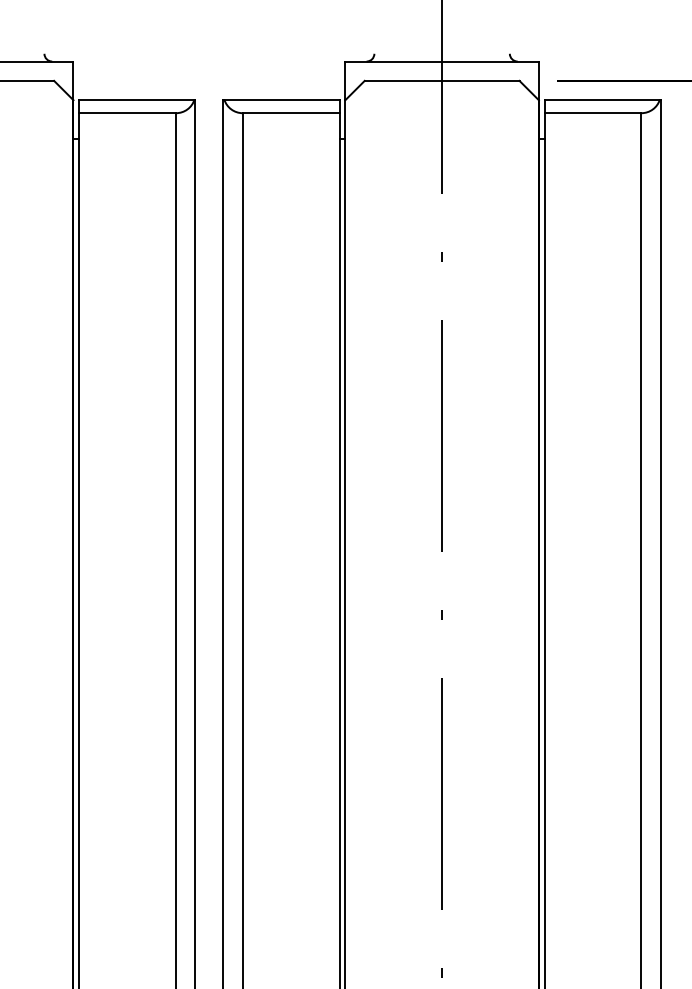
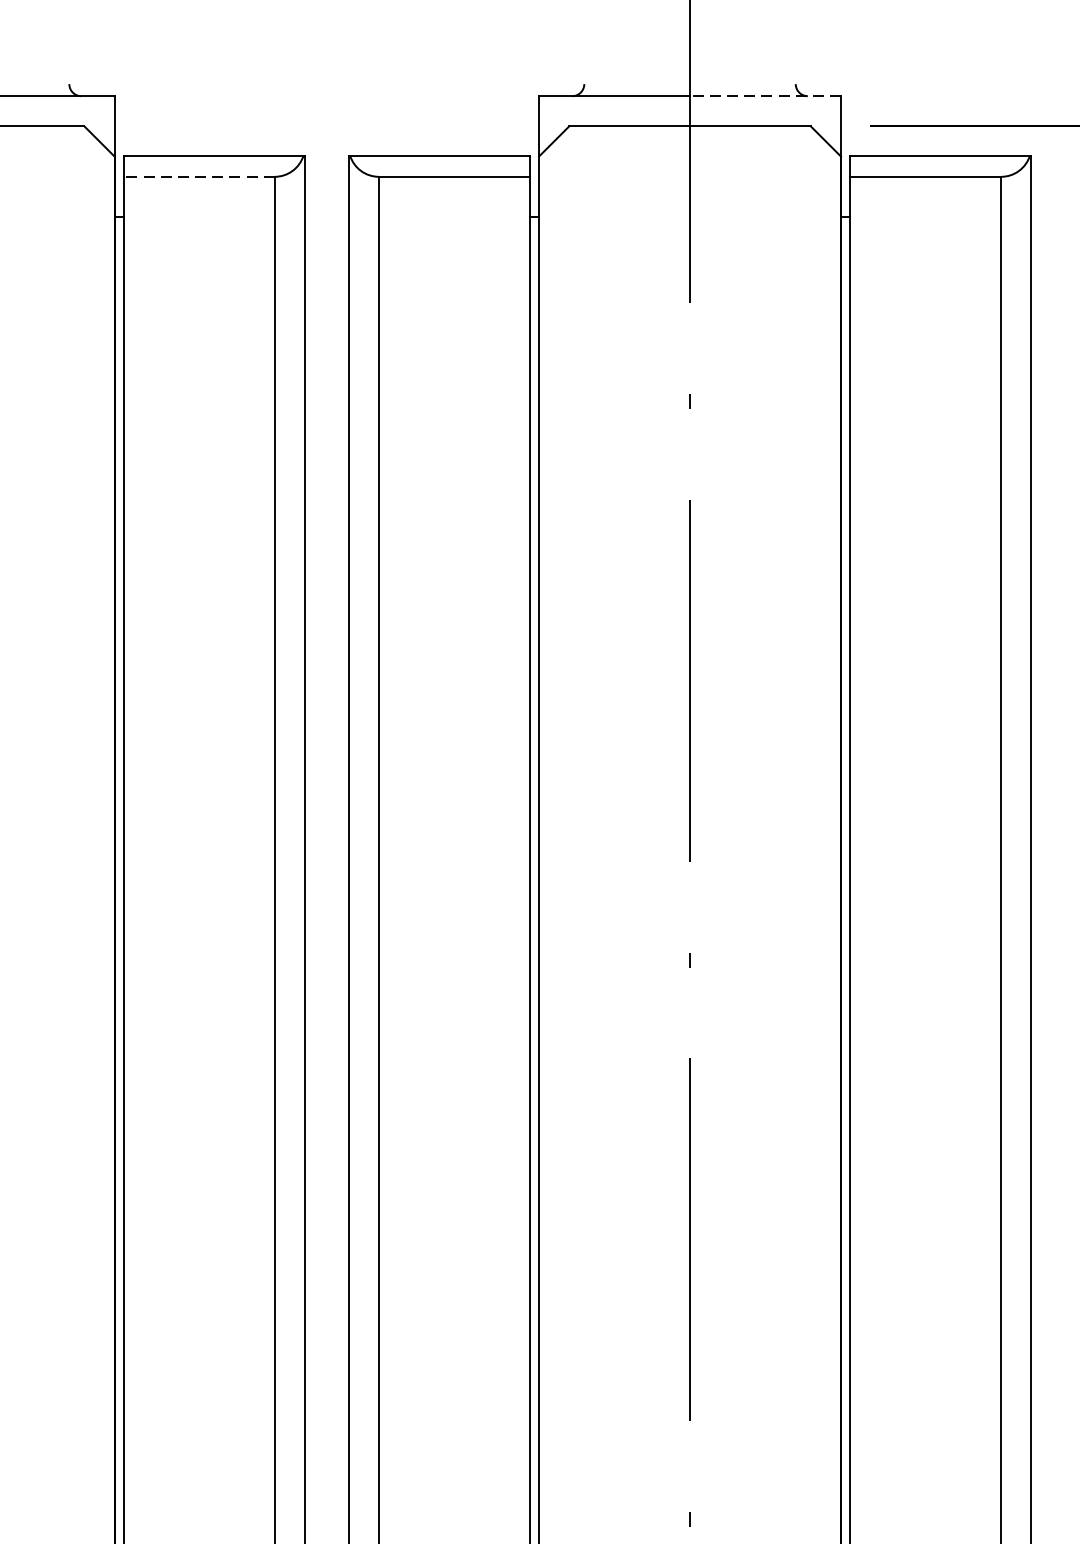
line: (490, 61) -> (765, 96), solid -> dashed
line: (127, 113) -> (198, 177), solid -> dashed

